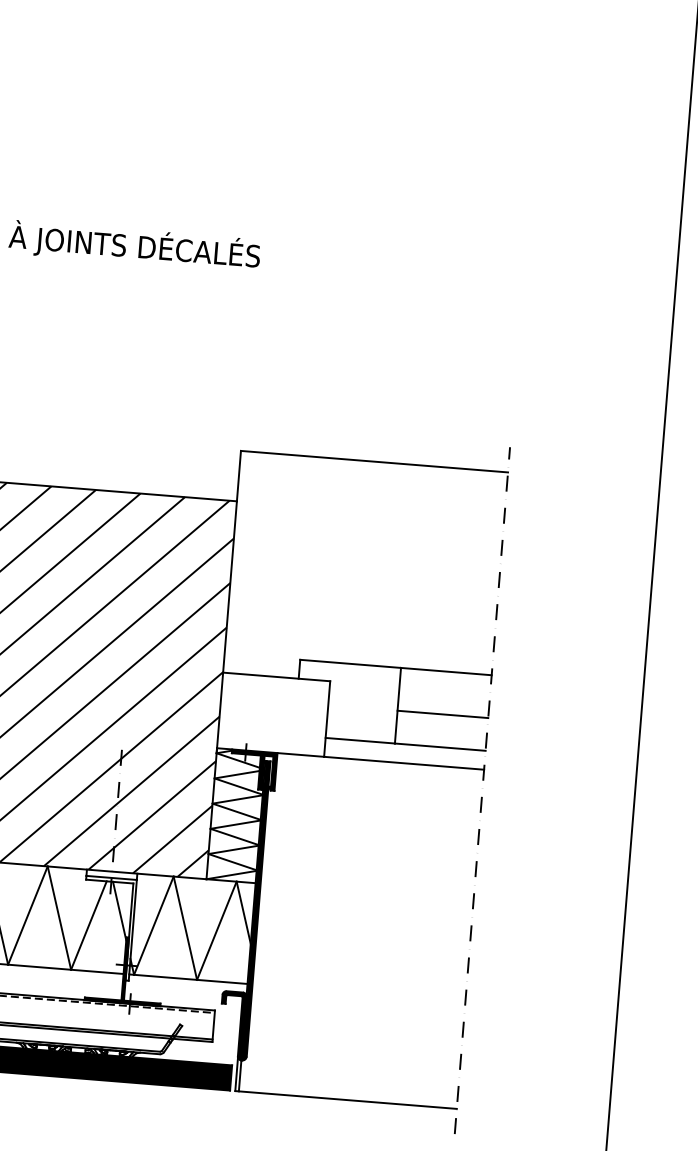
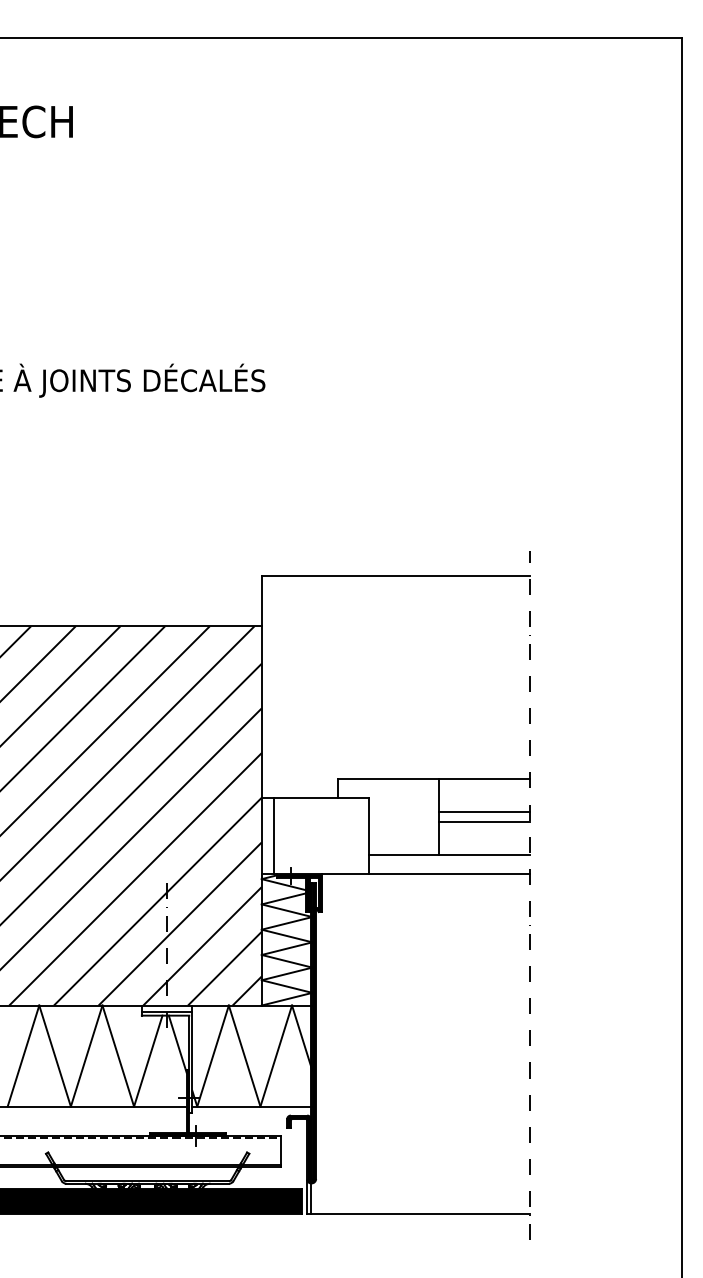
line: (442, 704) -> (483, 812), added
line: (232, 711) -> (274, 836), added

